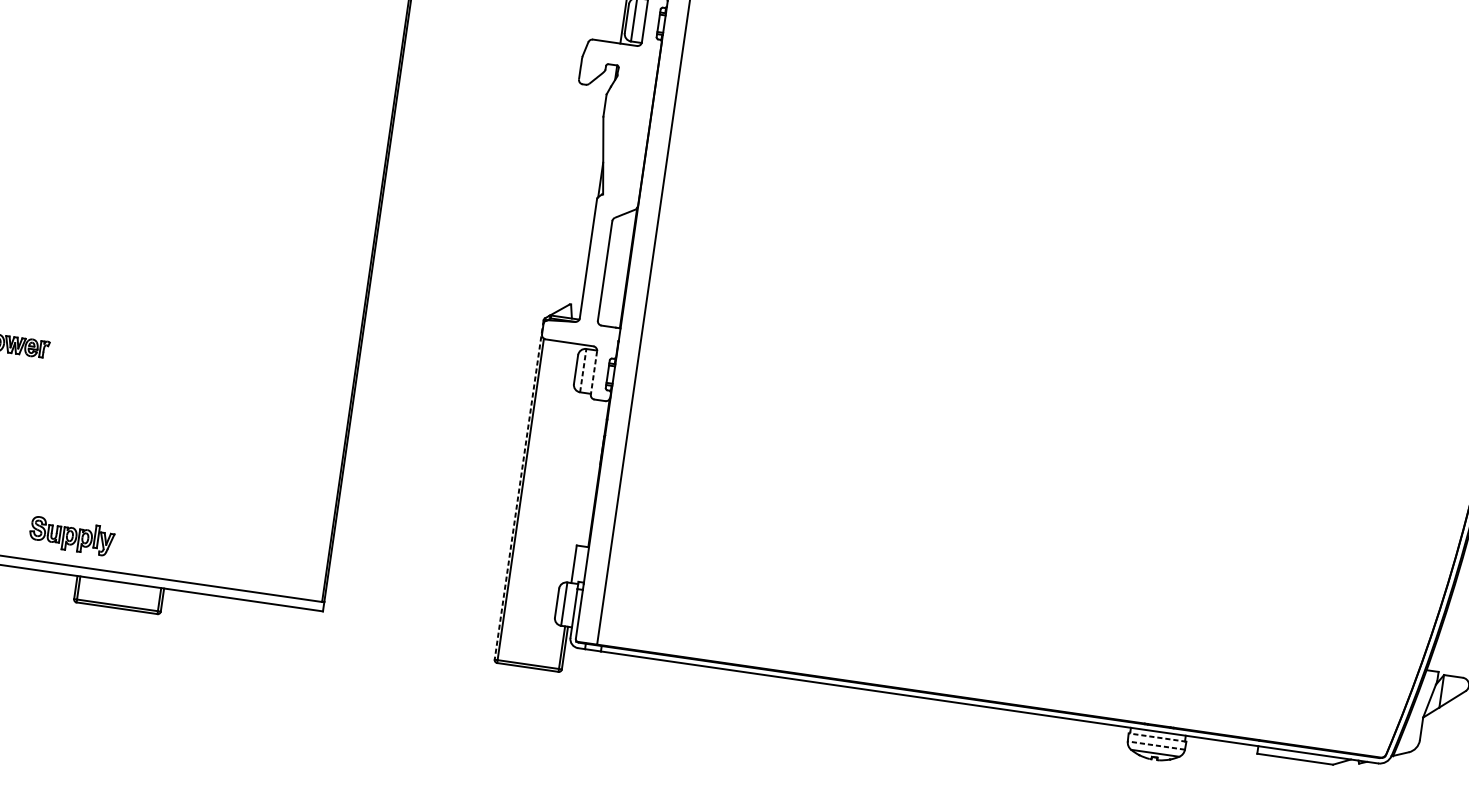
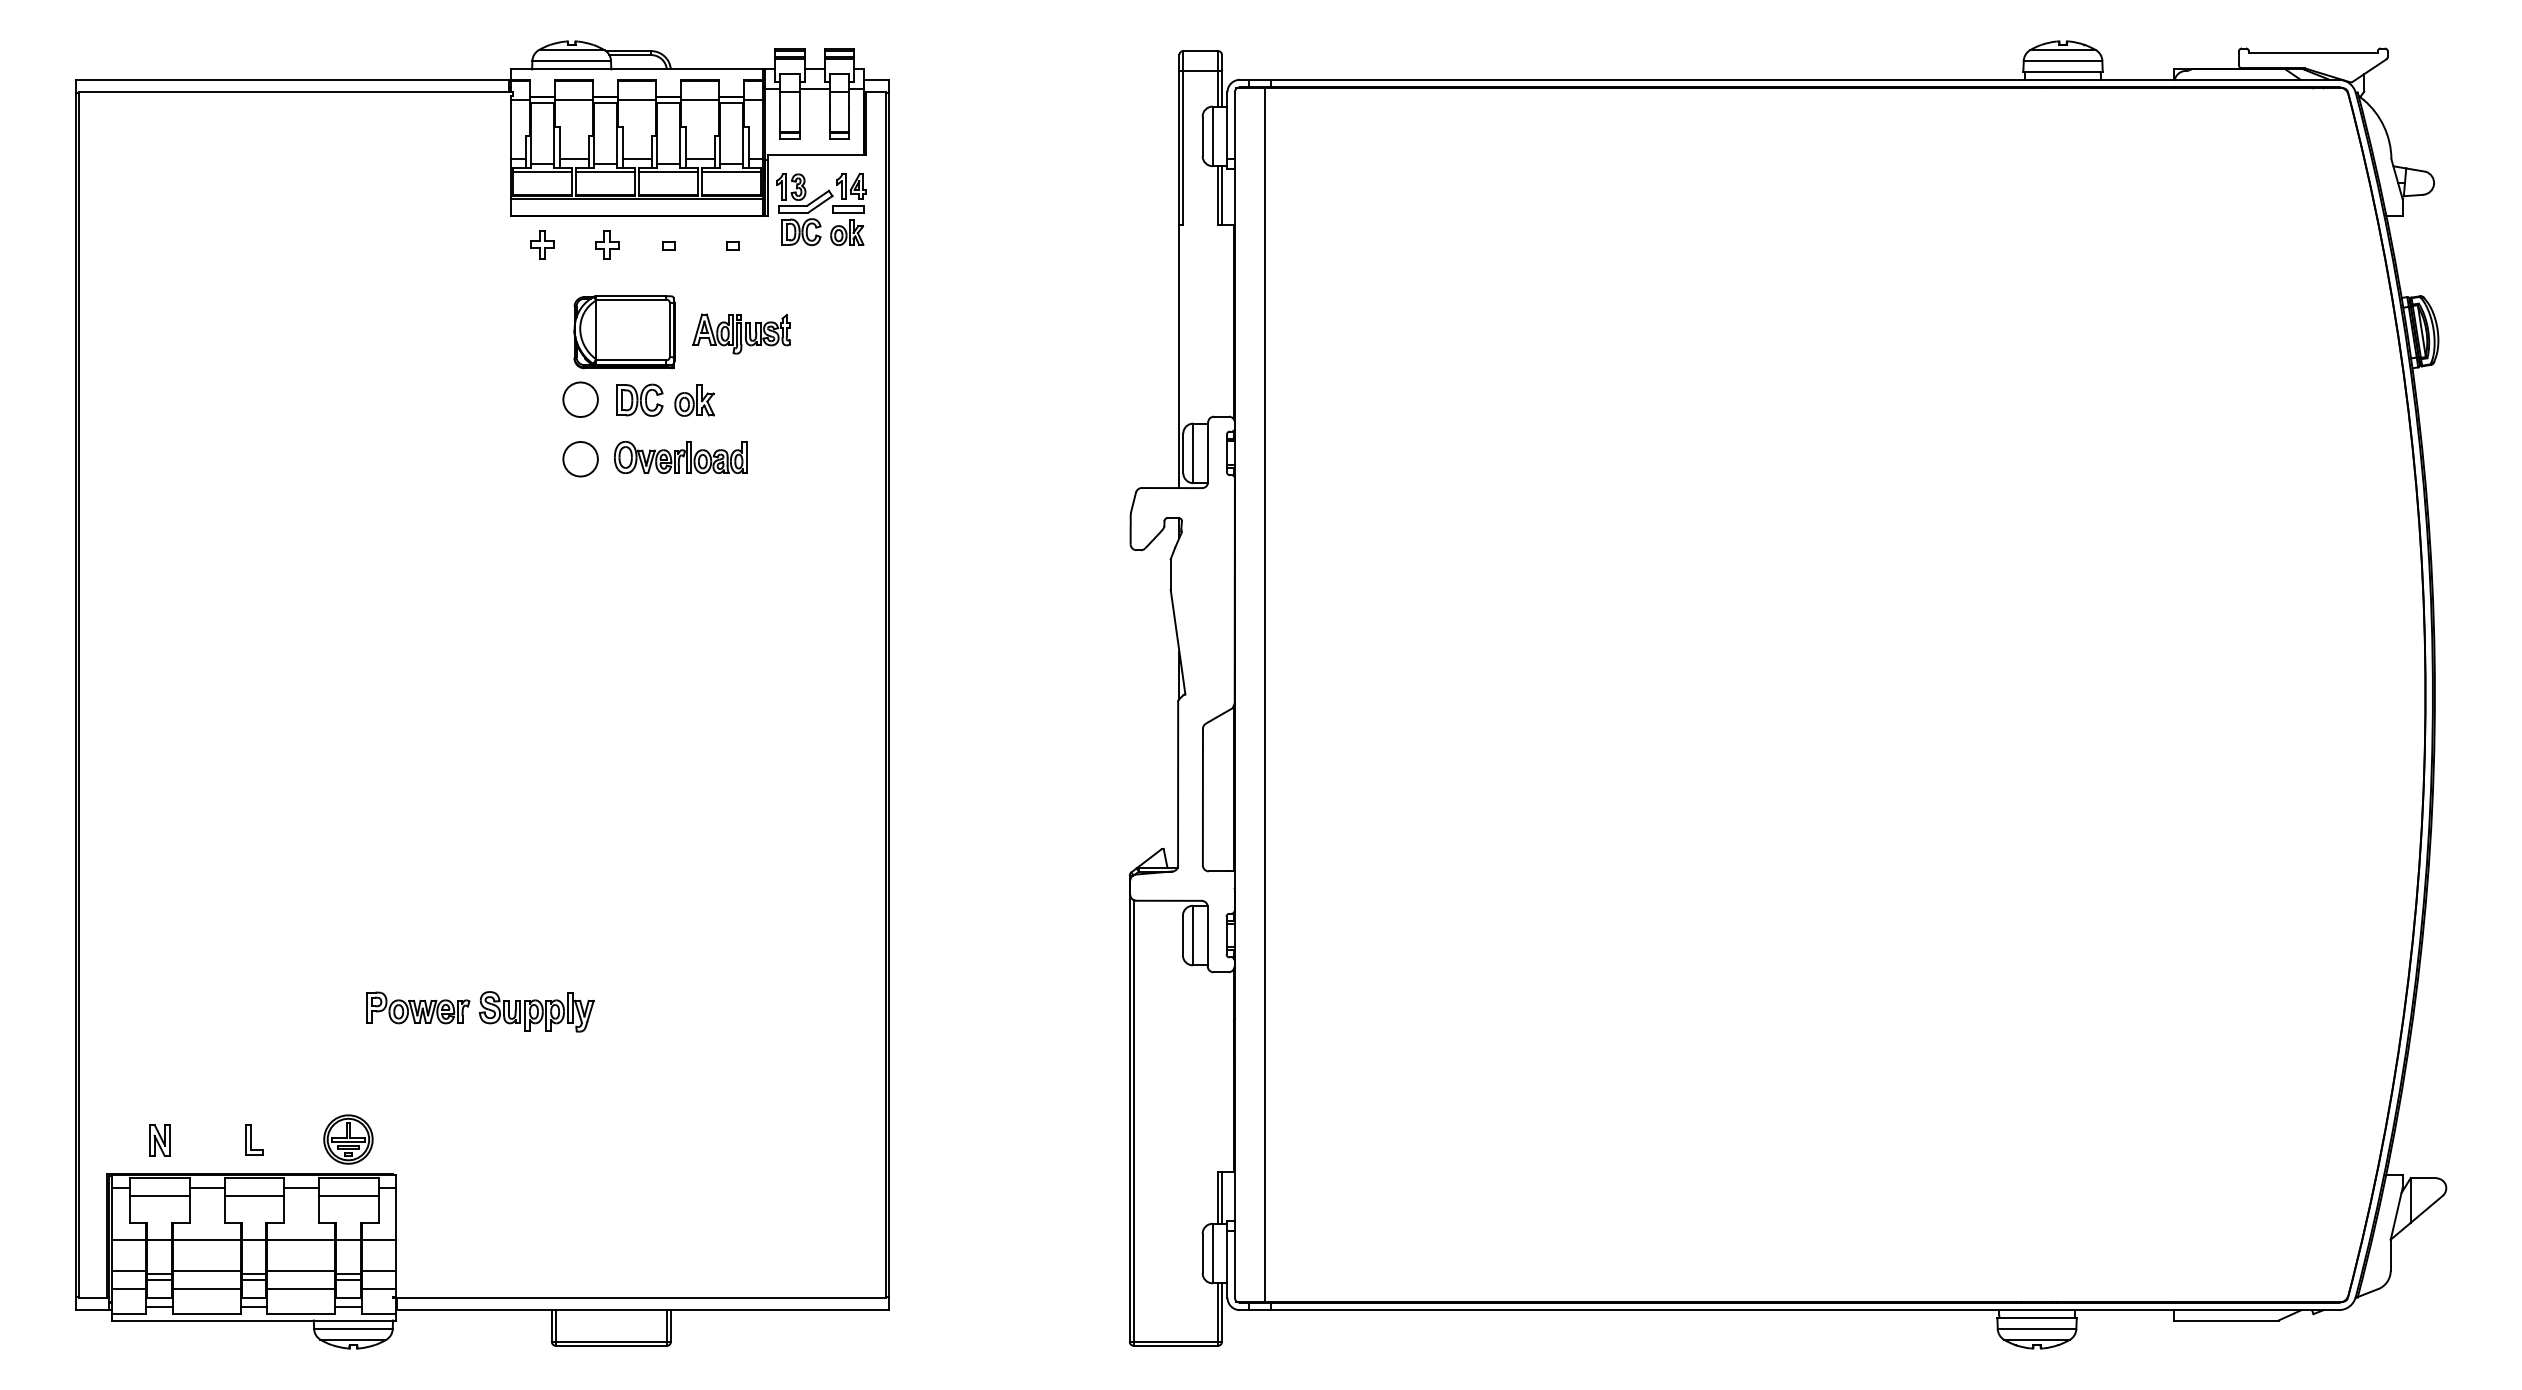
line: (583, 370) -> (1192, 935), dashed -> solid
line: (593, 372) -> (1207, 936), dashed -> solid
line: (518, 490) -> (1129, 1109), dashed -> solid
part: (71, 536) -> (536, 1011), moved
line: (577, 564) -> (1222, 1197), added
line: (1157, 737) -> (2037, 1318), dashed -> solid
line: (1155, 745) -> (2036, 1329), dashed -> solid

